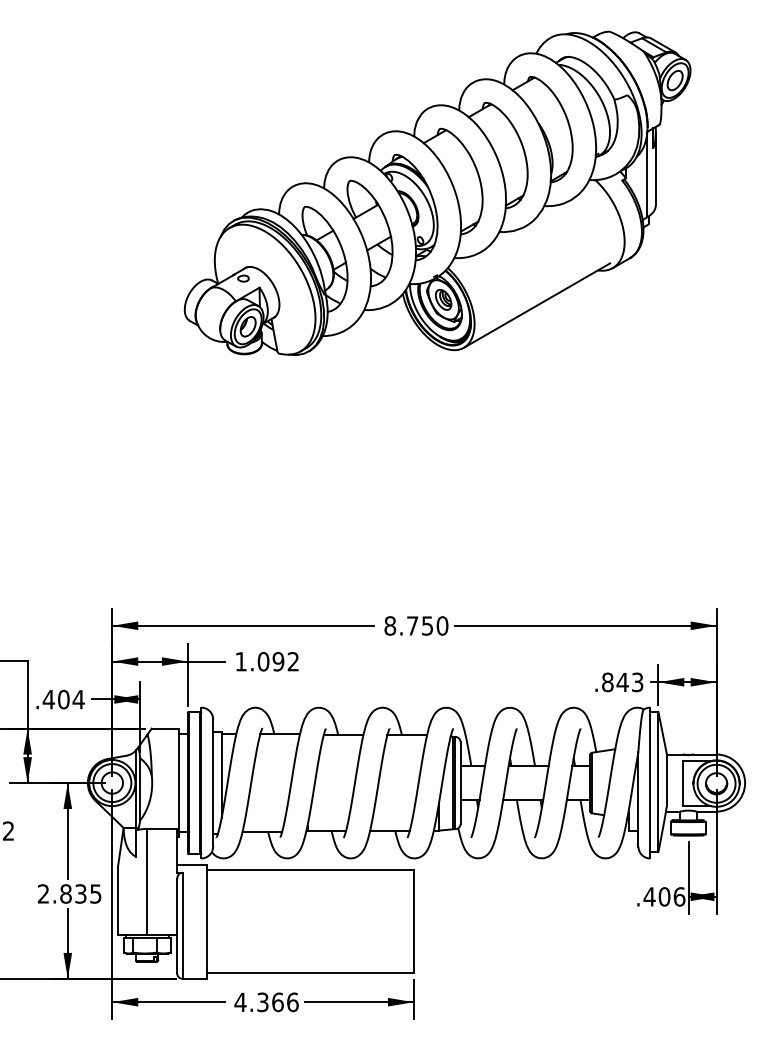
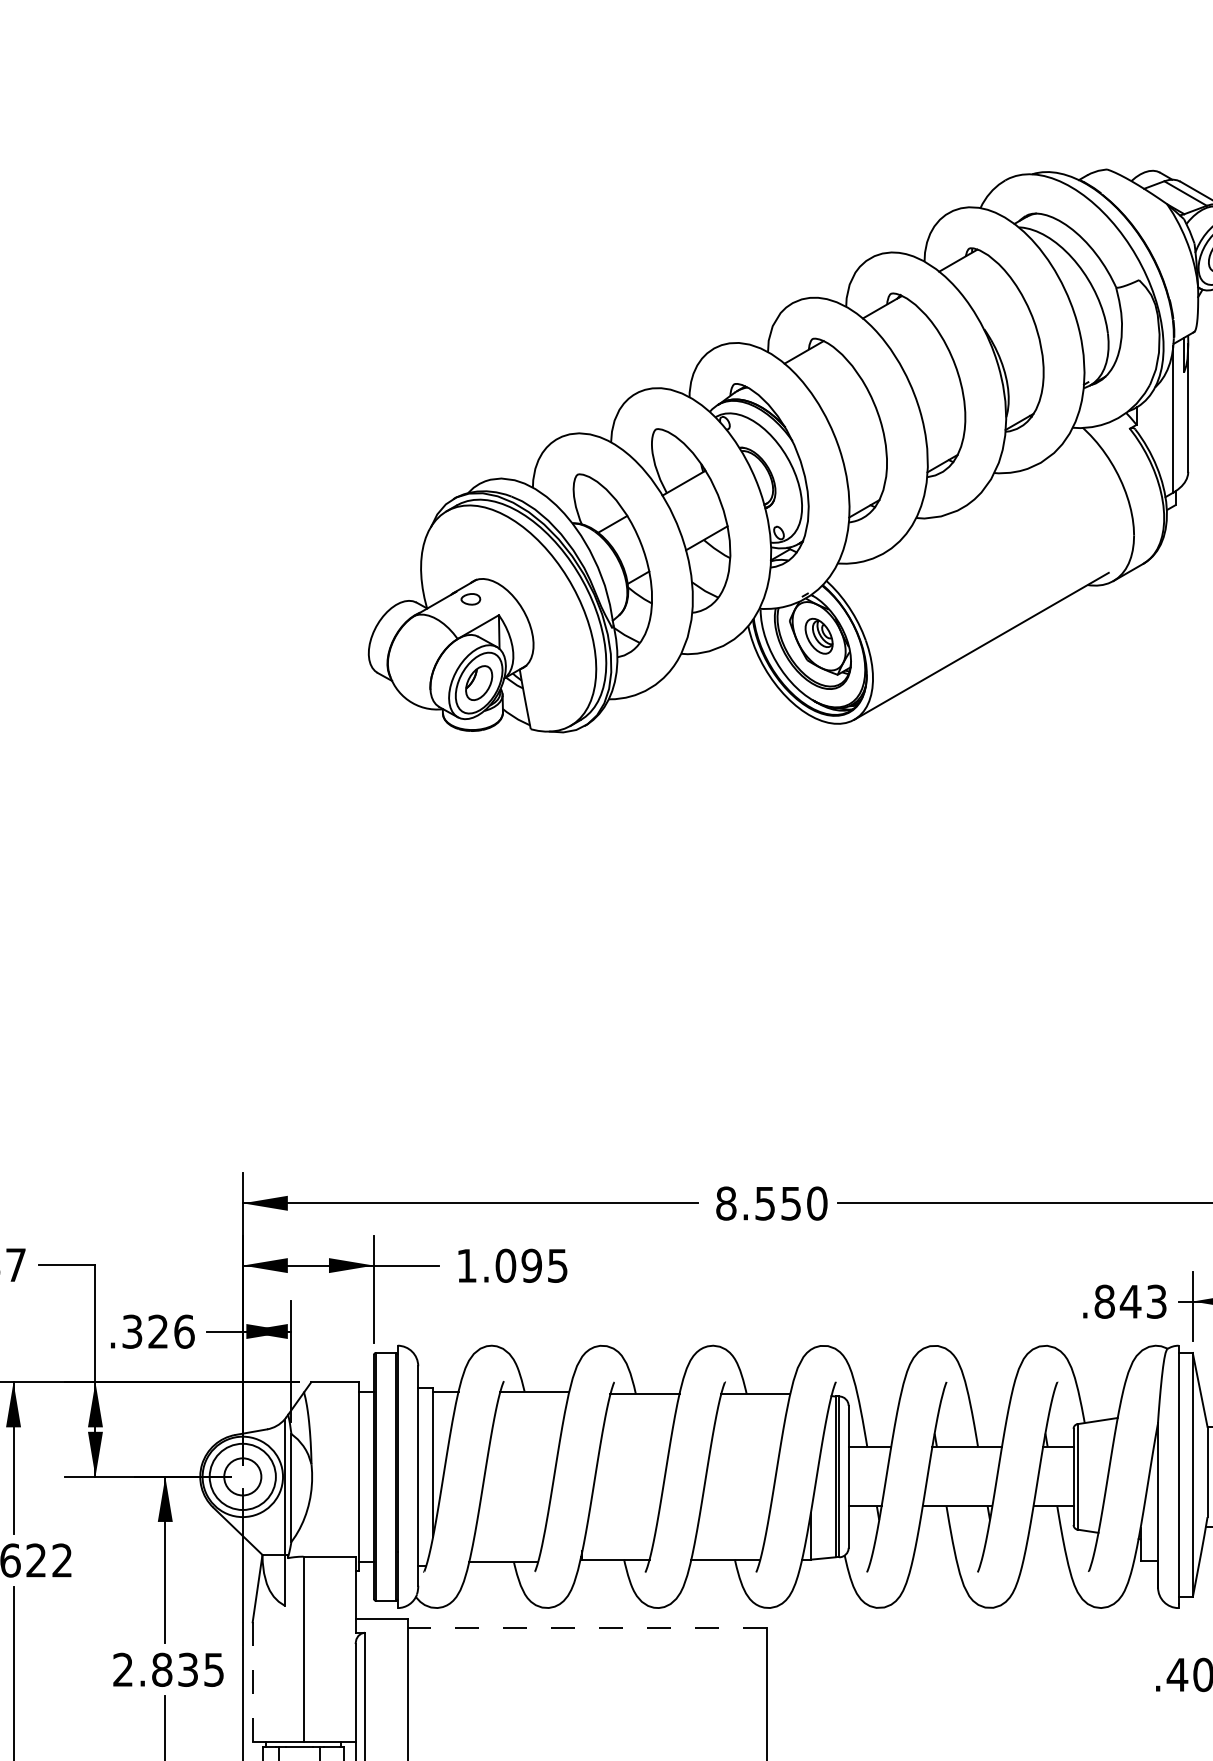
text: (412, 625) -> (764, 1202), 8.750 -> 8.550
text: (292, 661) -> (556, 1265), 1.092 -> 1.095
text: (63, 699) -> (157, 1331), .404 -> .326
line: (309, 870) -> (585, 1629), solid -> dashed
line: (118, 901) -> (253, 1682), solid -> dashed

